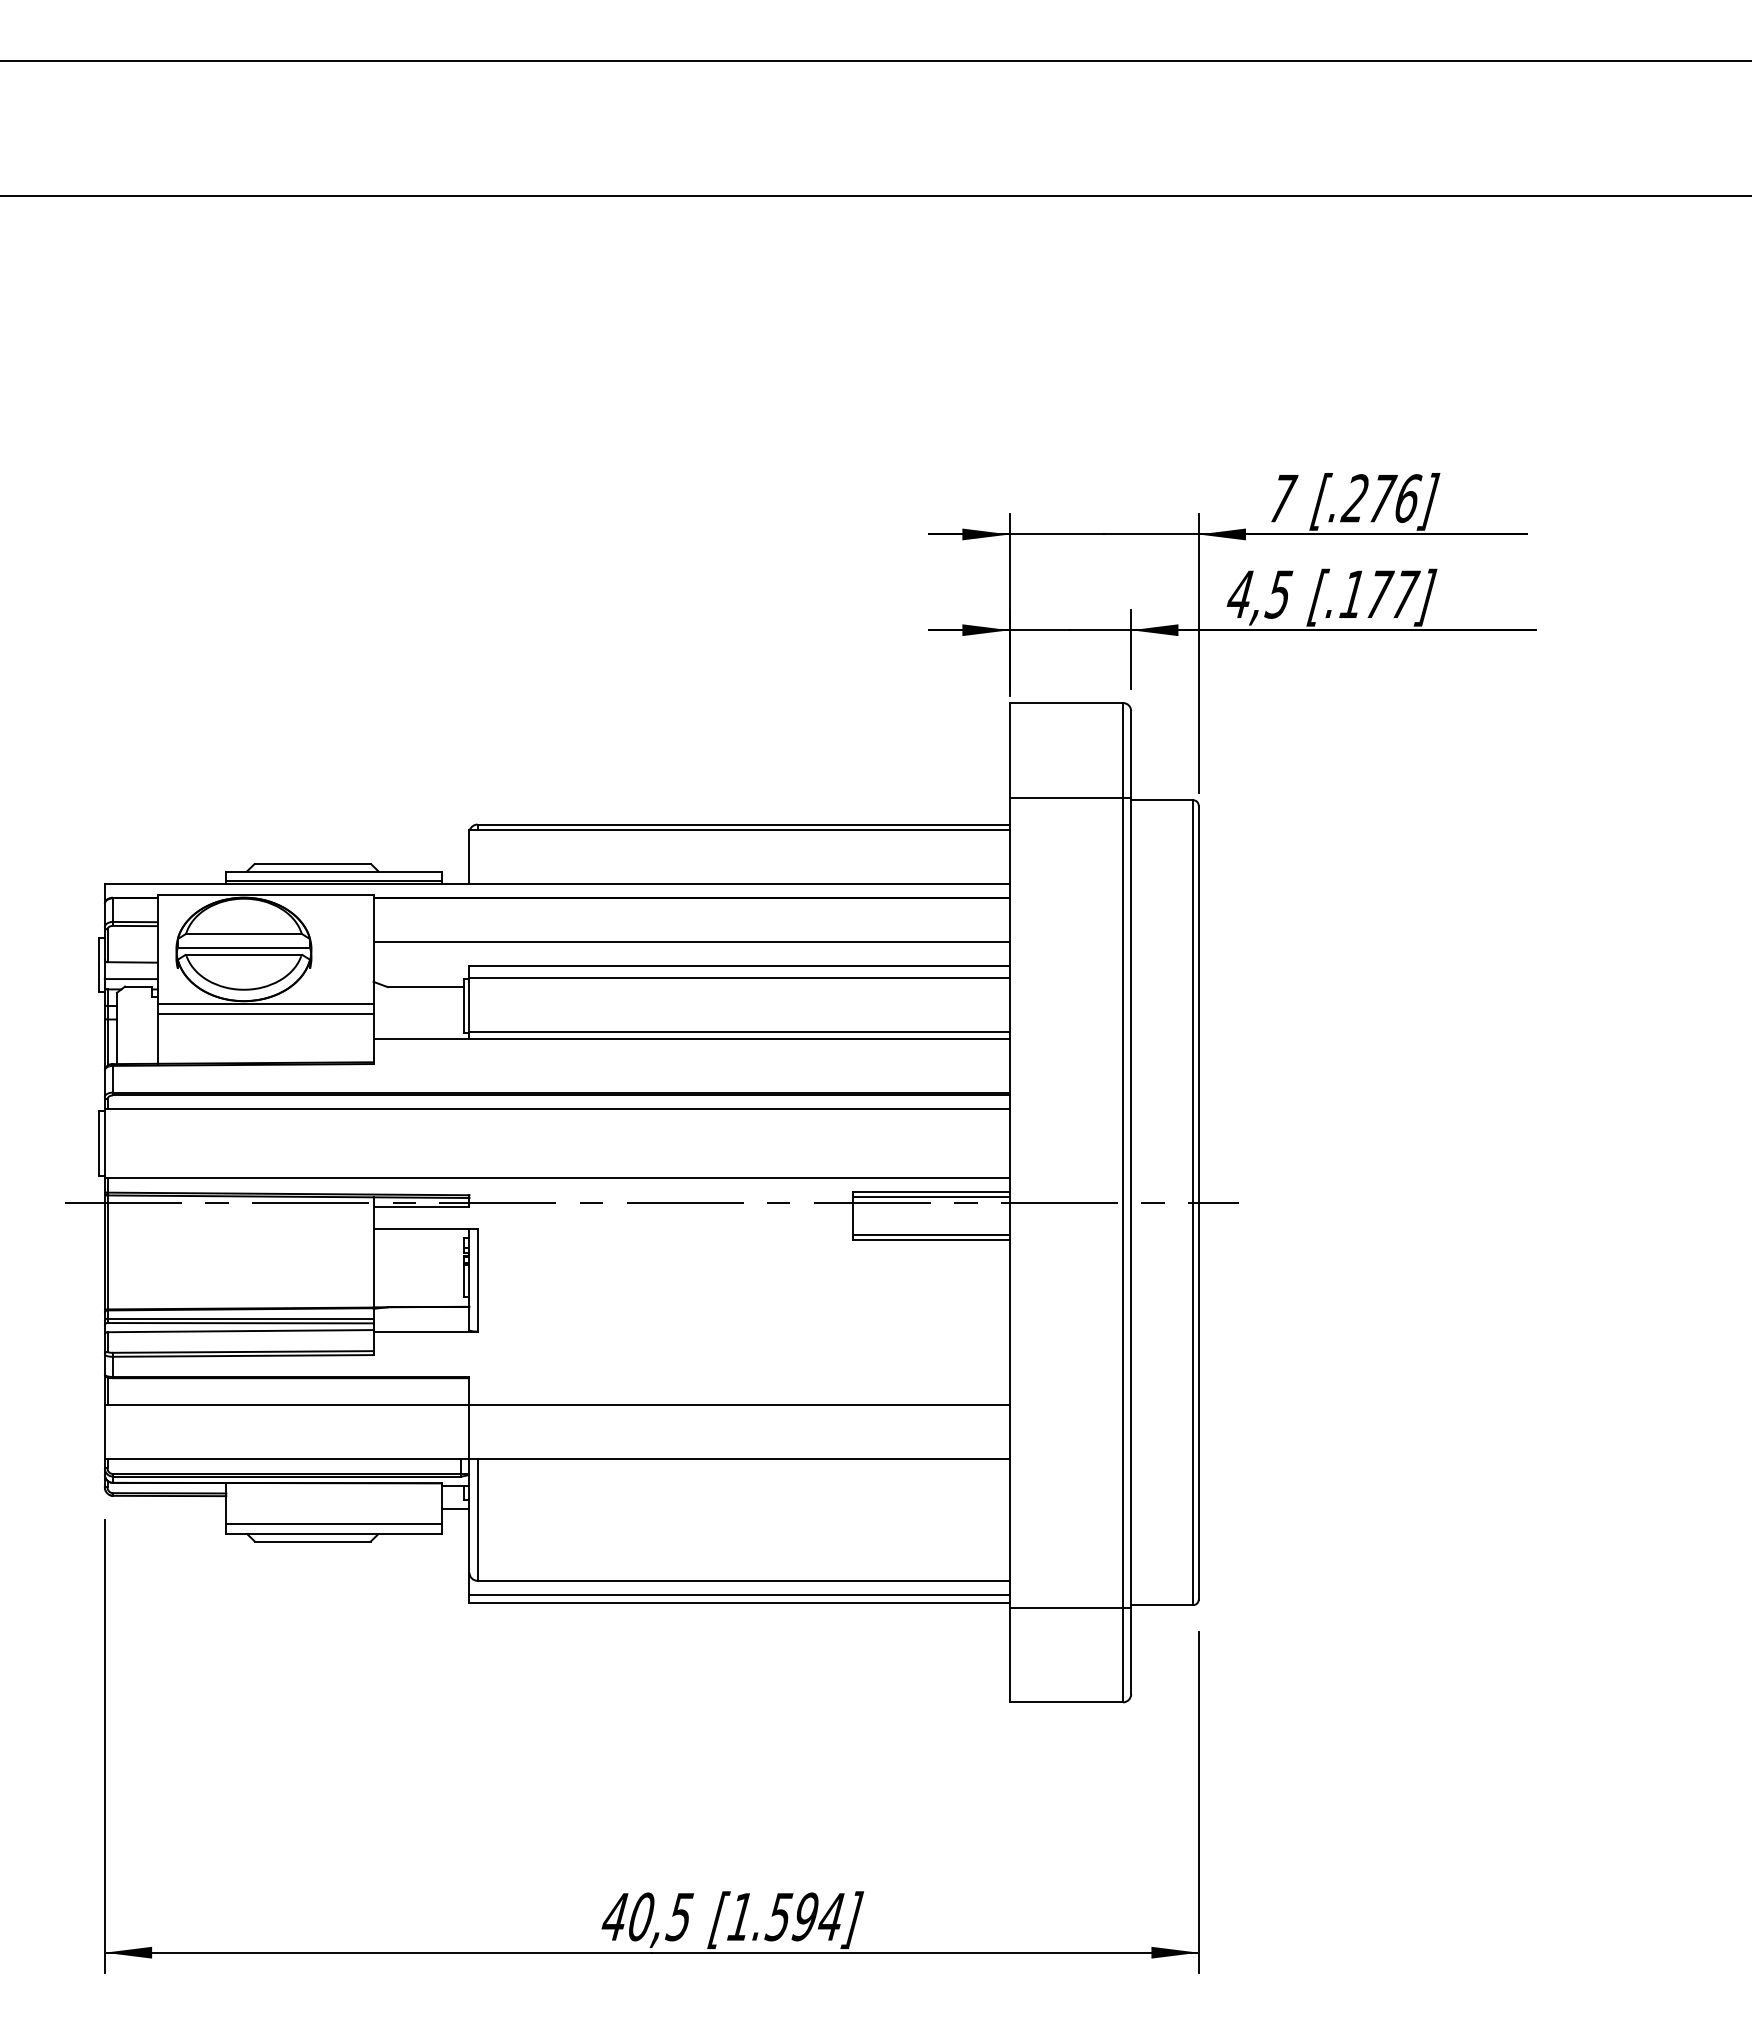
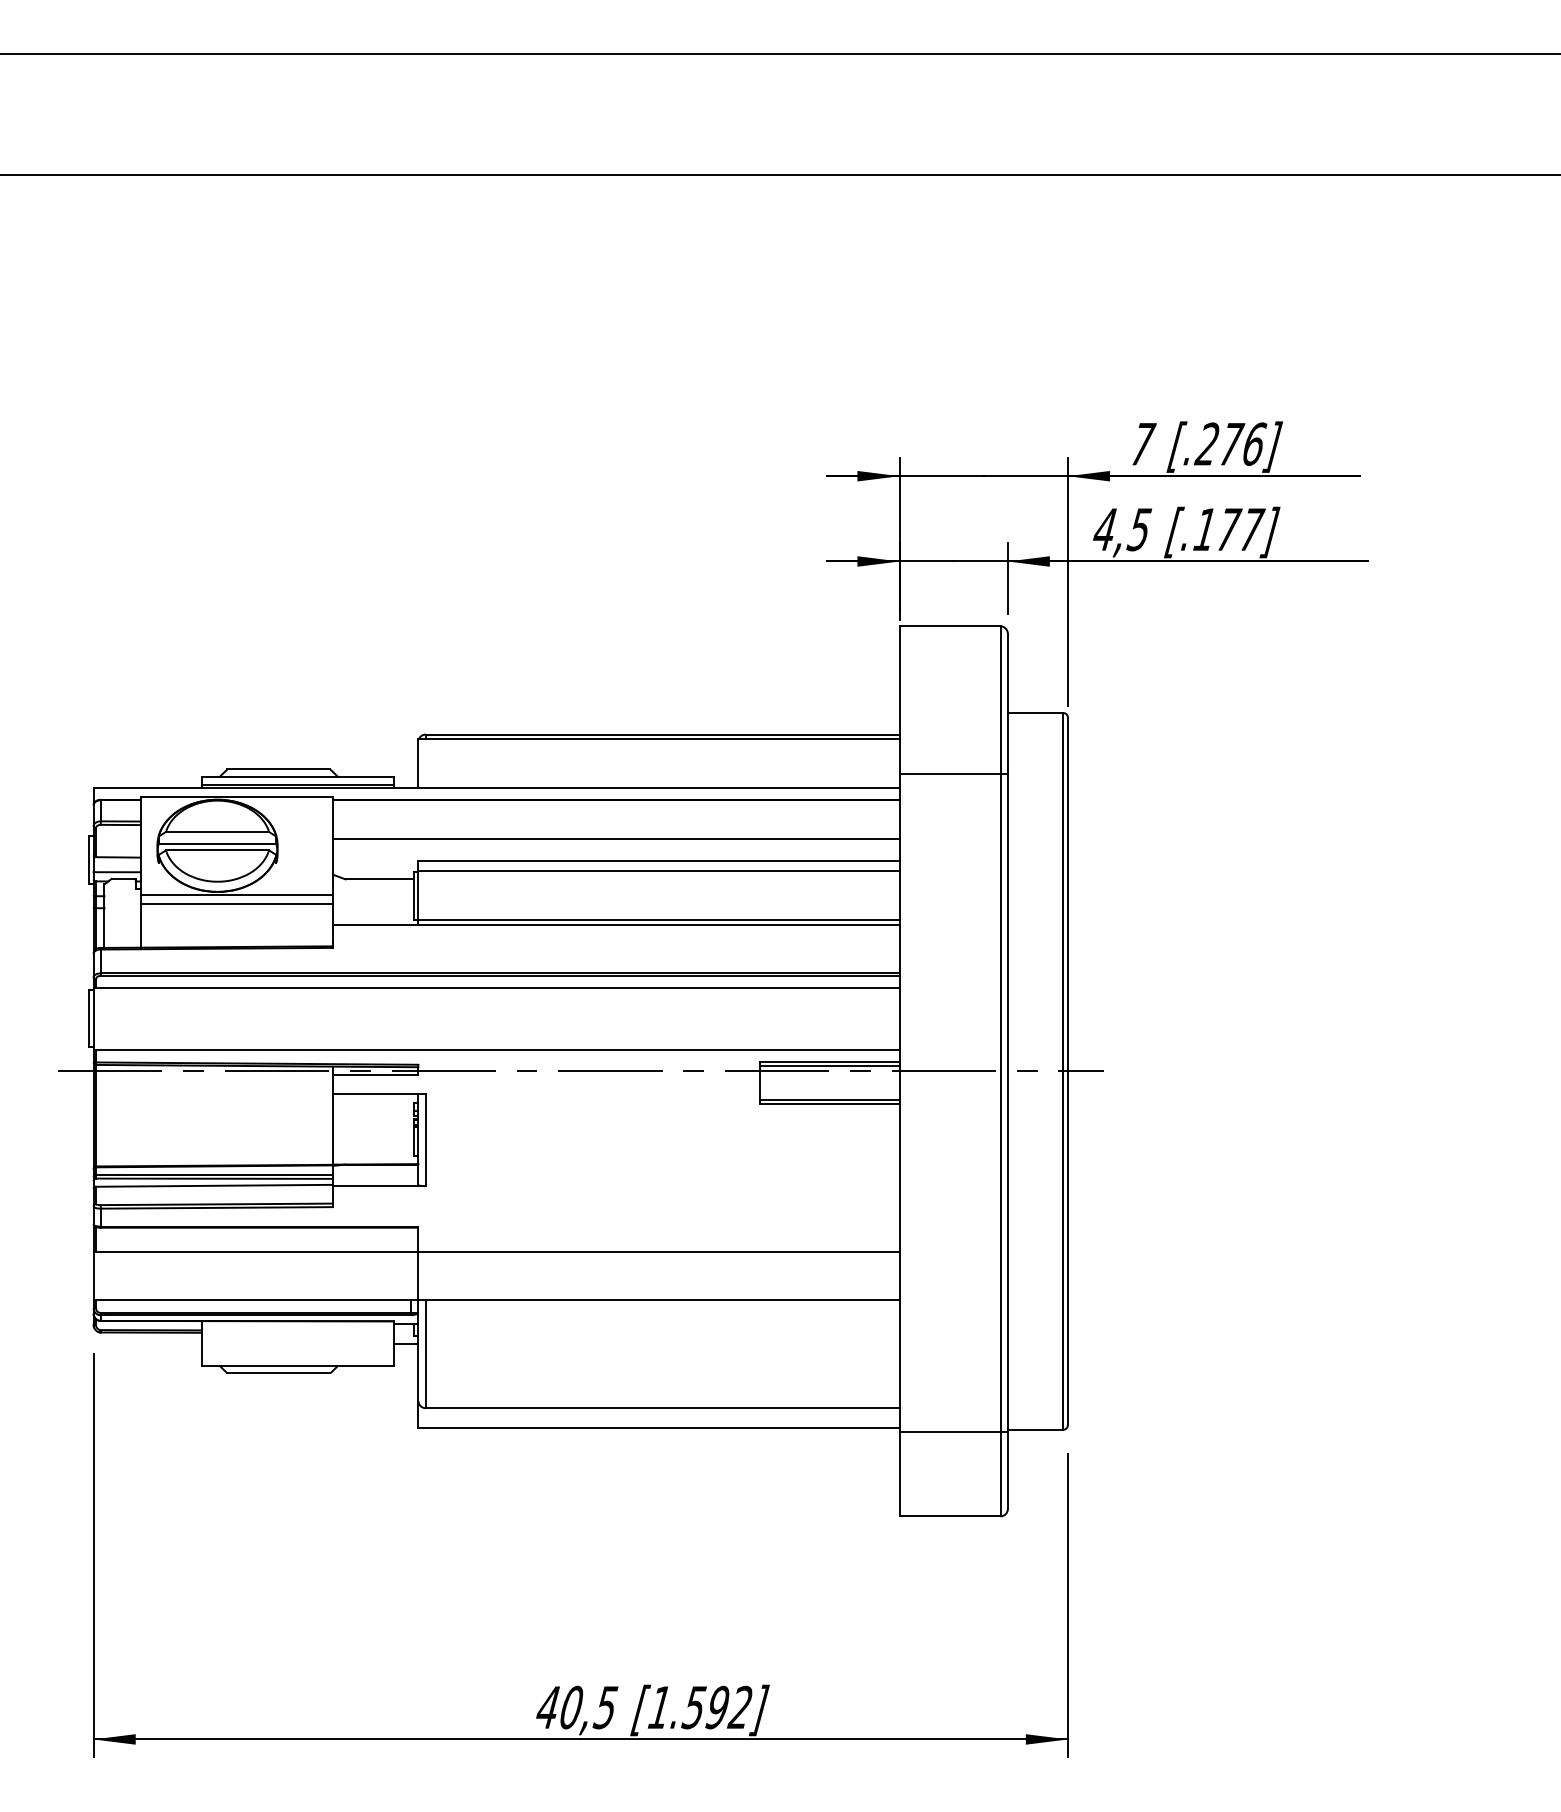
line: (1070, 797) -> (953, 773), moved
line: (334, 1524) -> (298, 1358), removed
line: (739, 1594) -> (658, 1420), removed
text: (829, 1916) -> (739, 1707), [1.594] -> [1.592]

